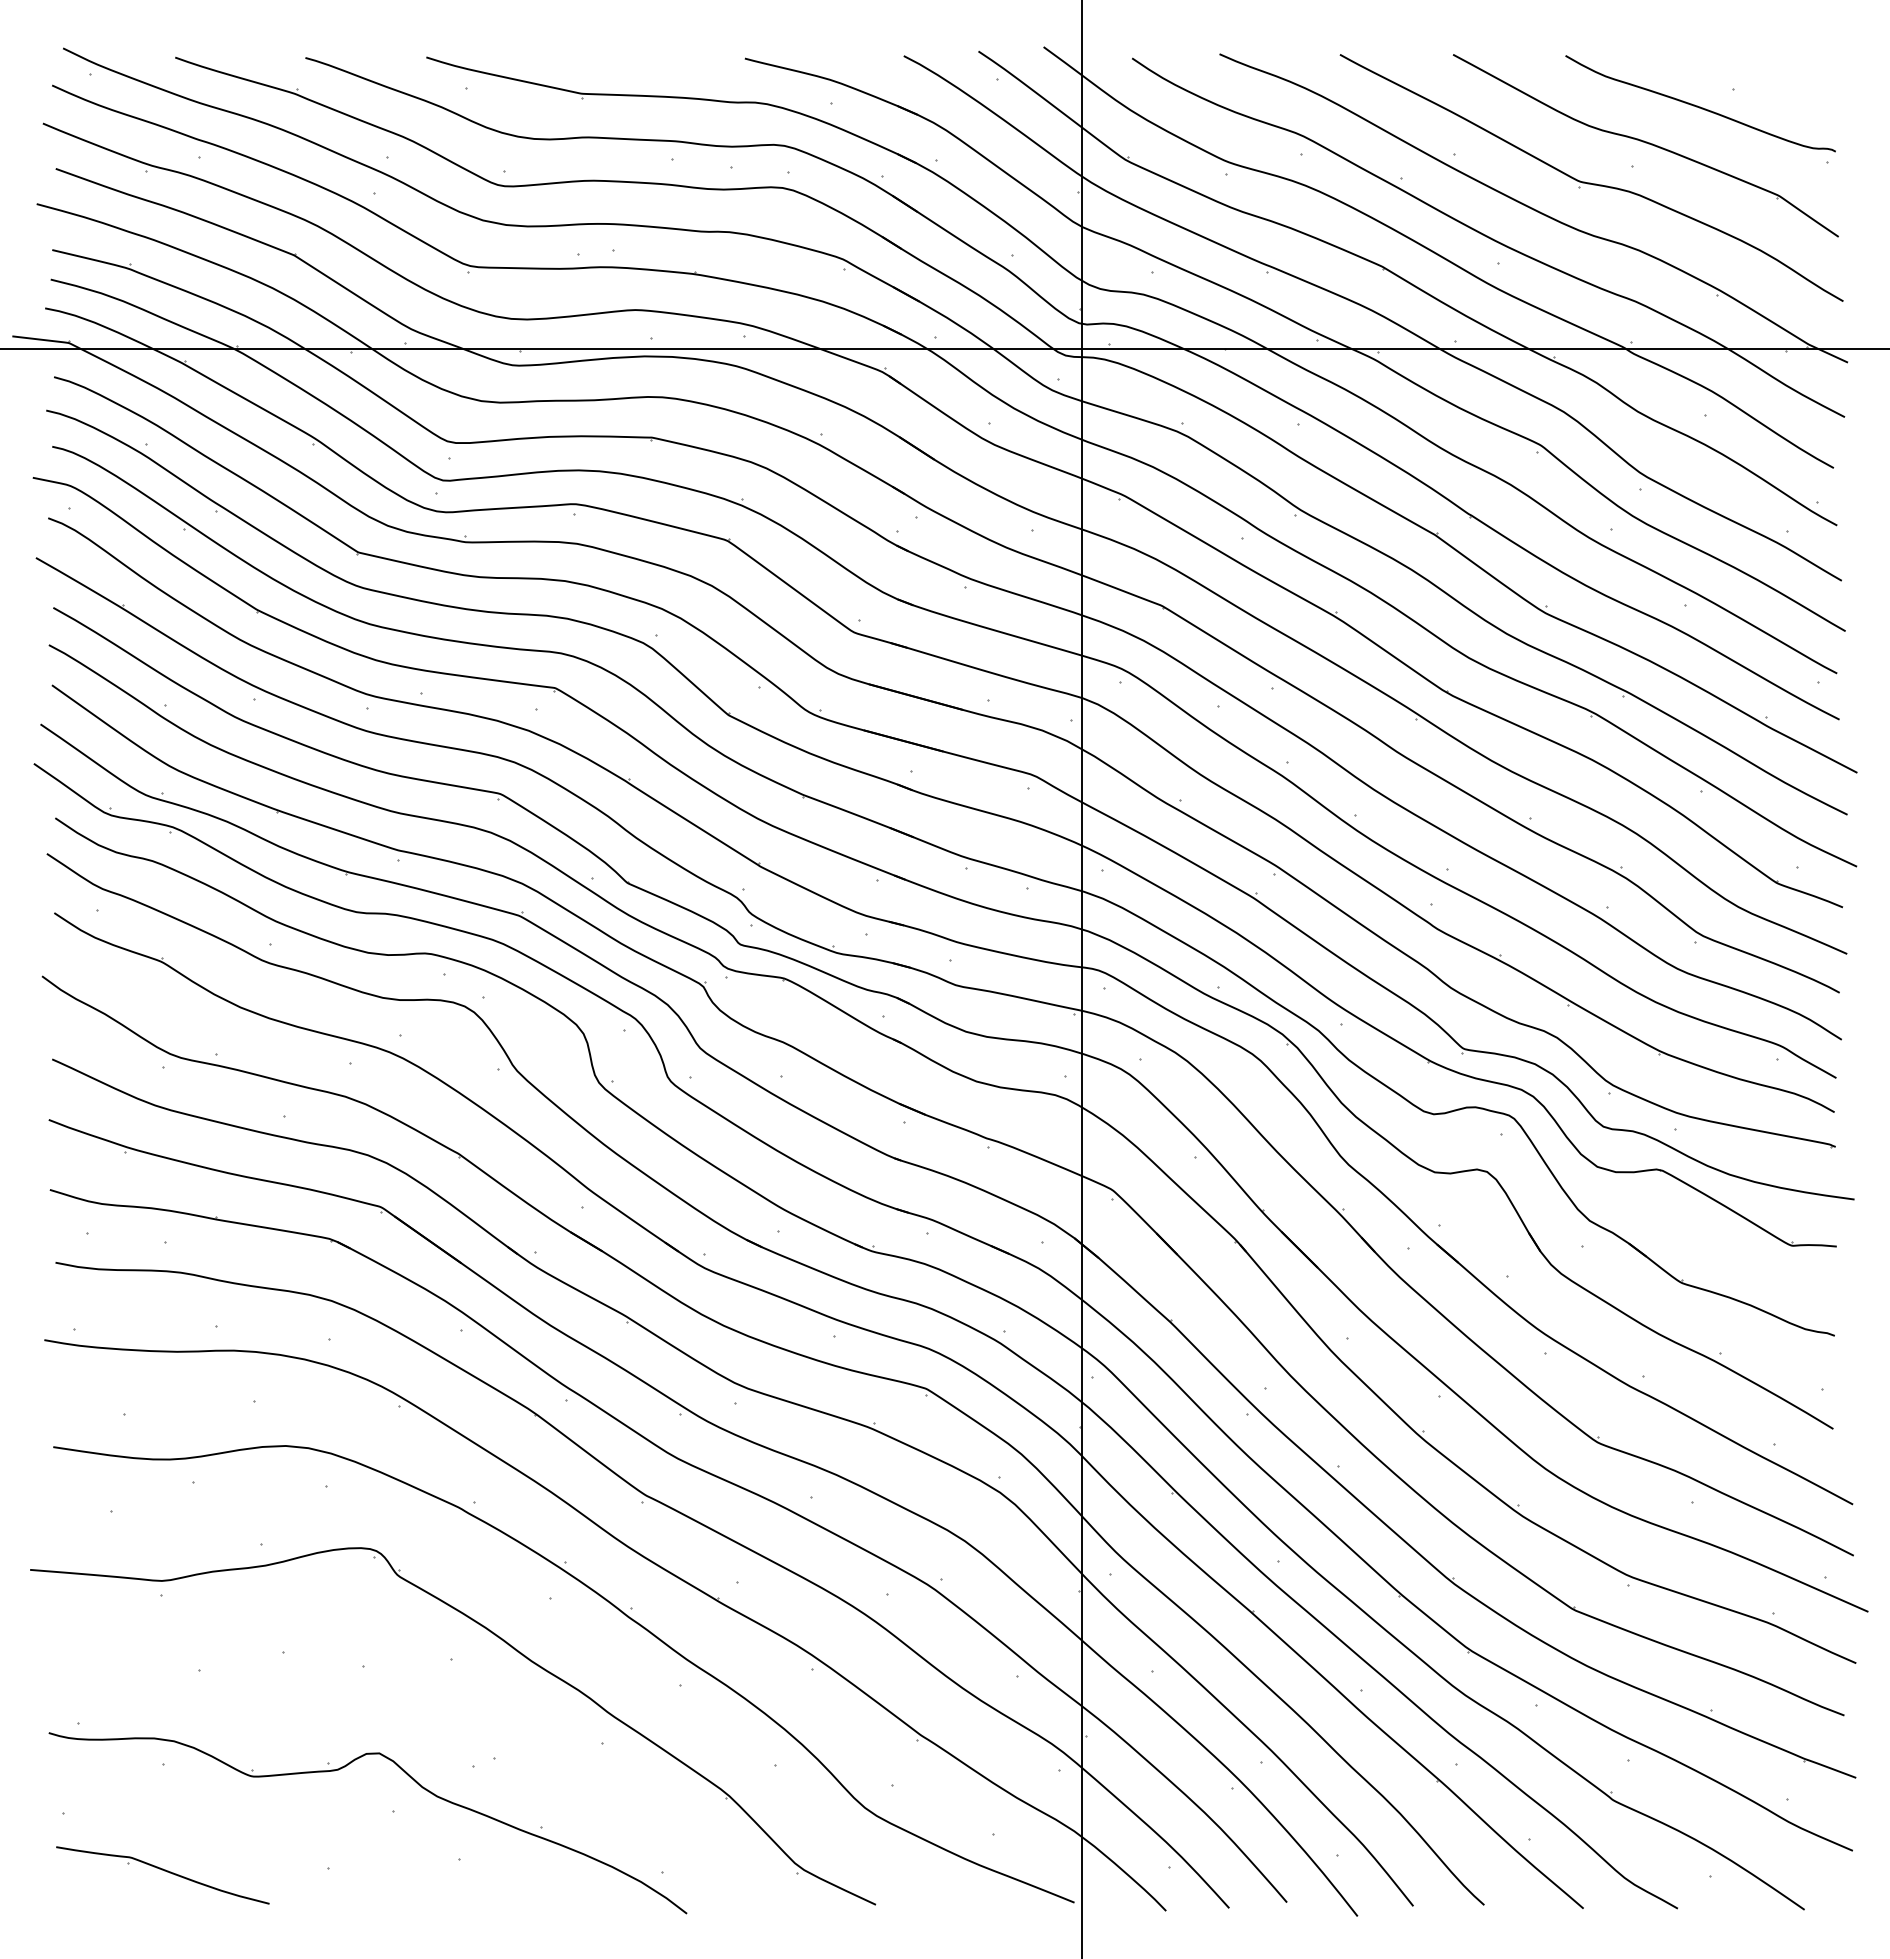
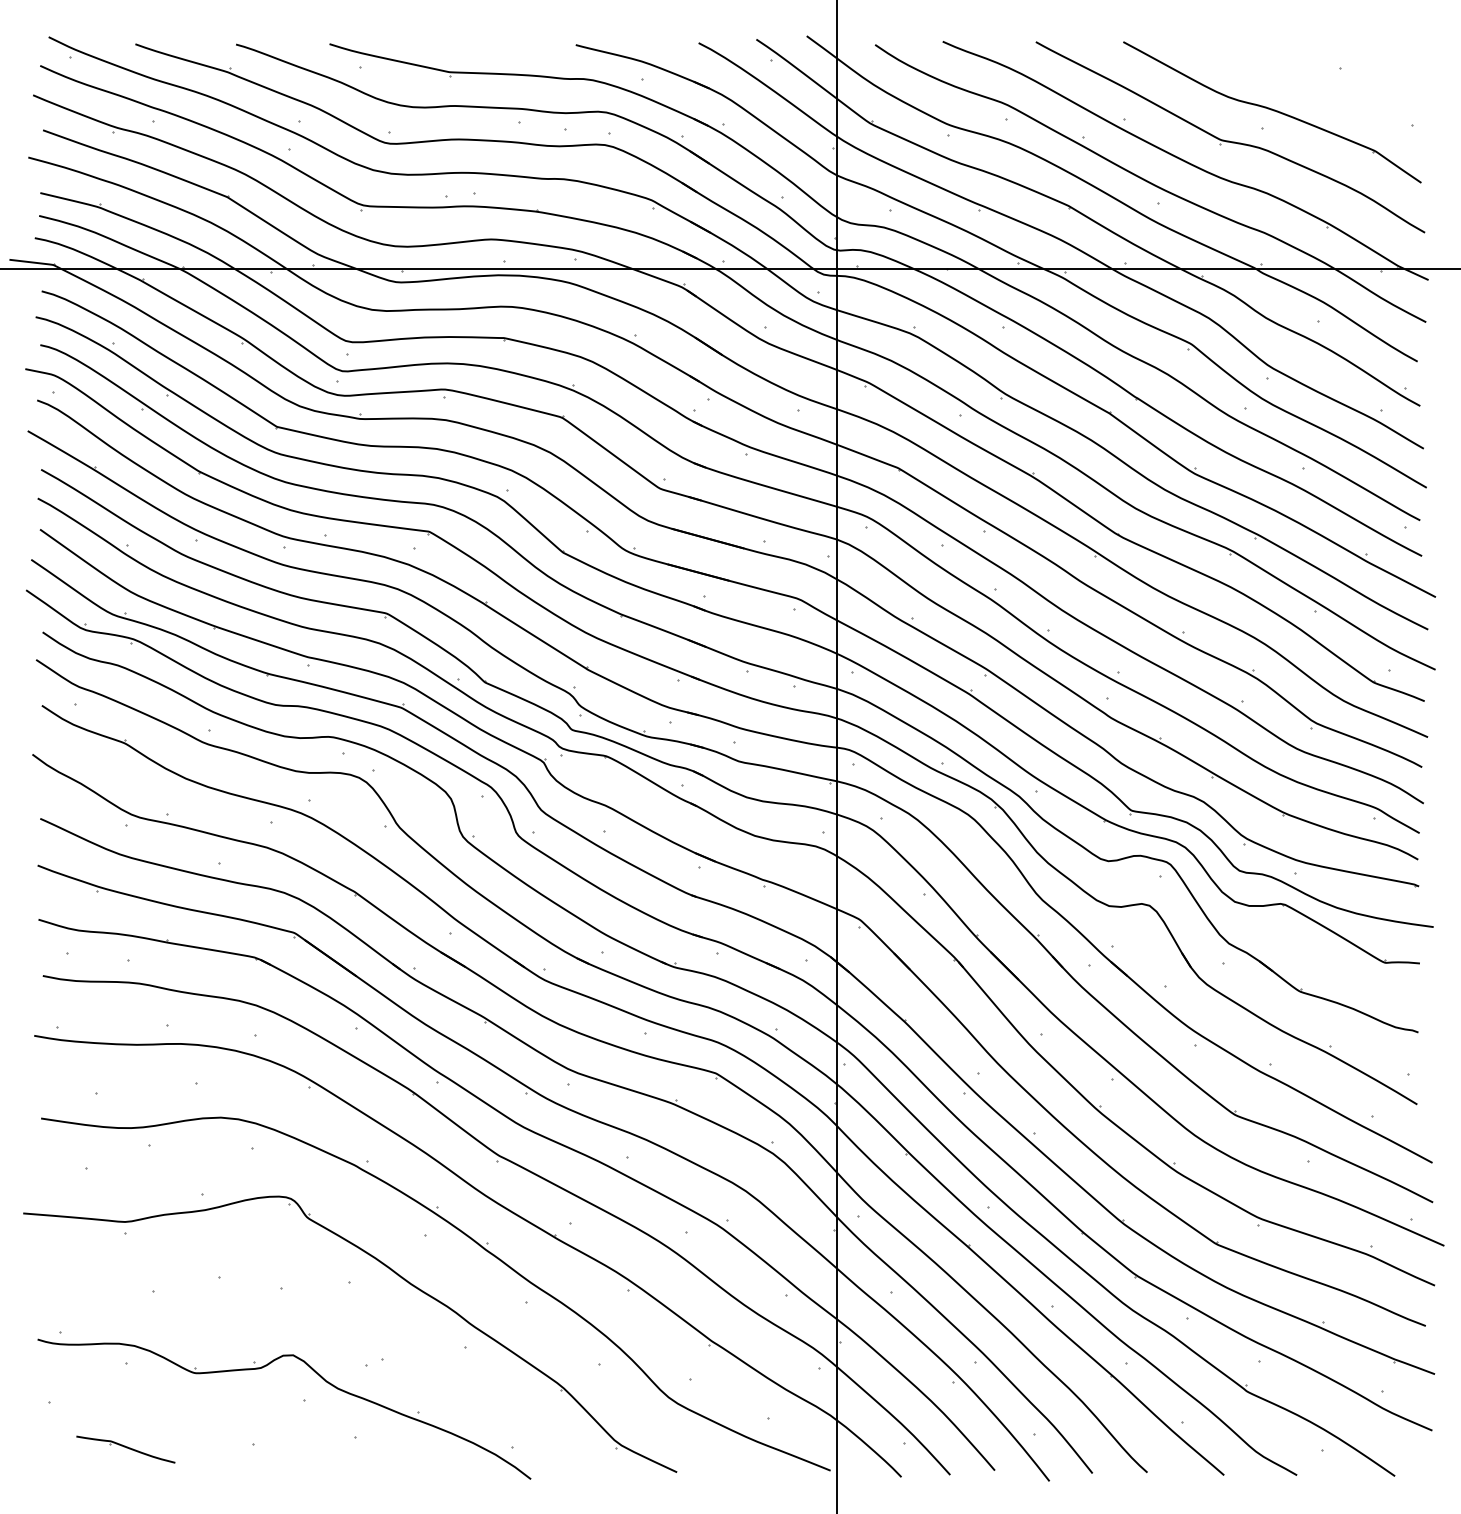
curve: (1700, 106) -> (1314, 82), removed
part: (162, 1875) -> (125, 1449), size x0.6

